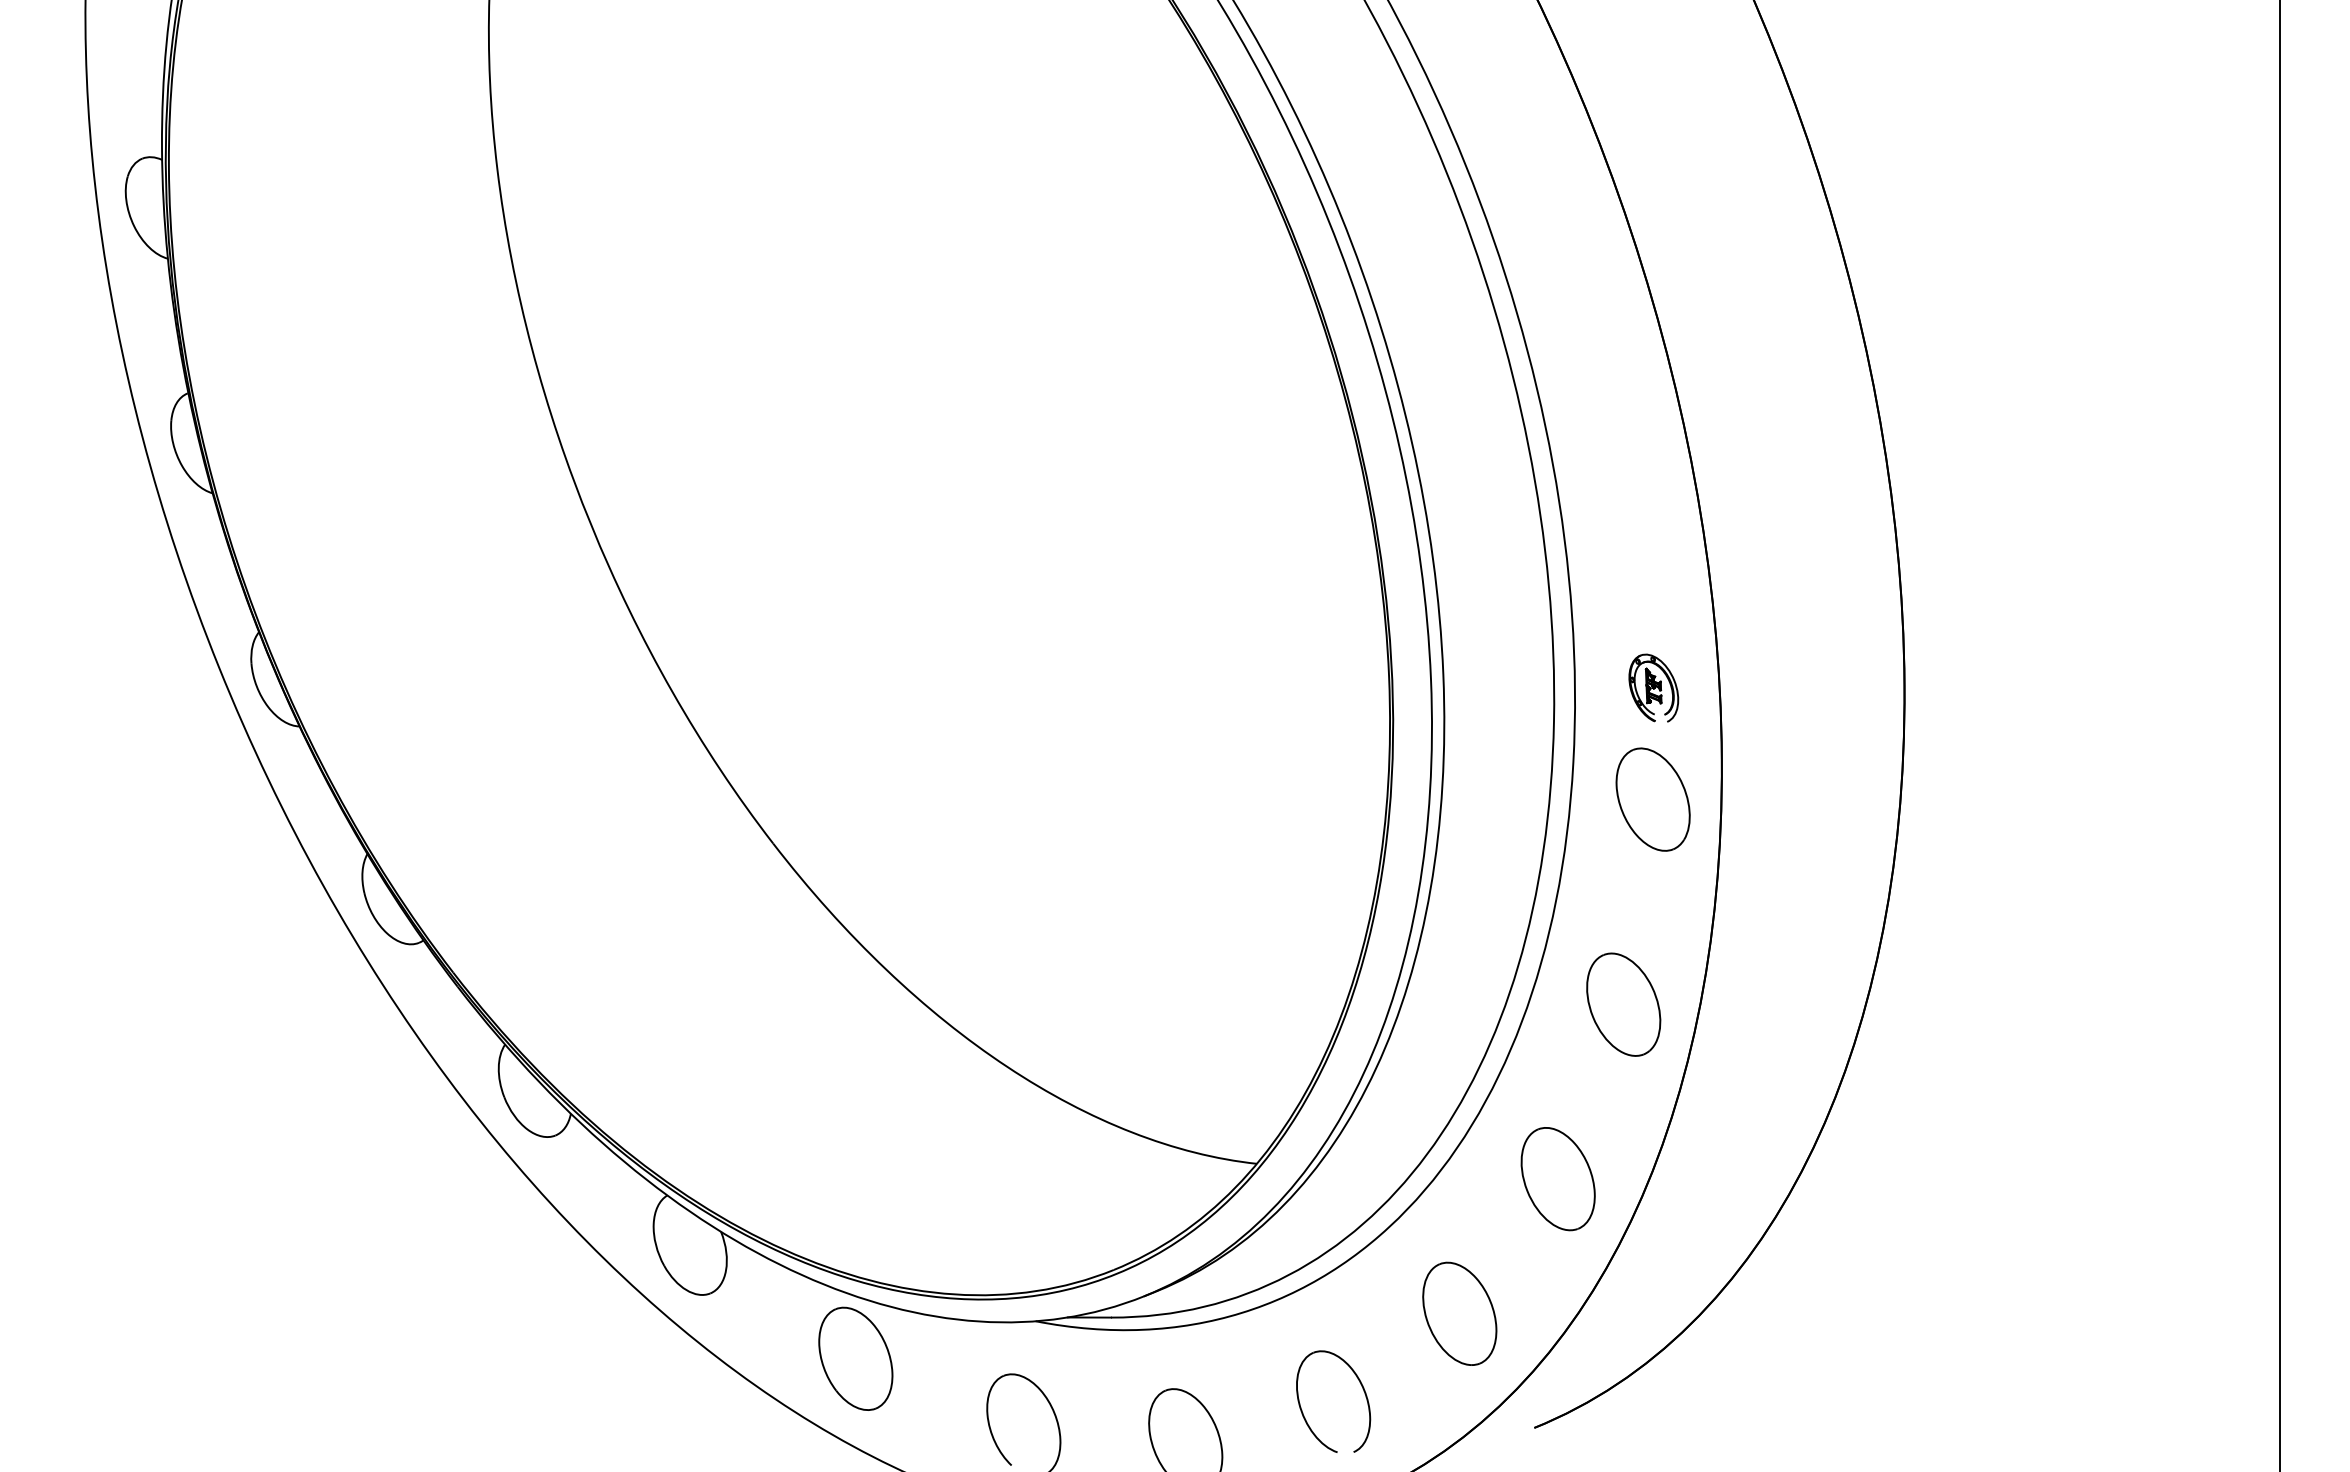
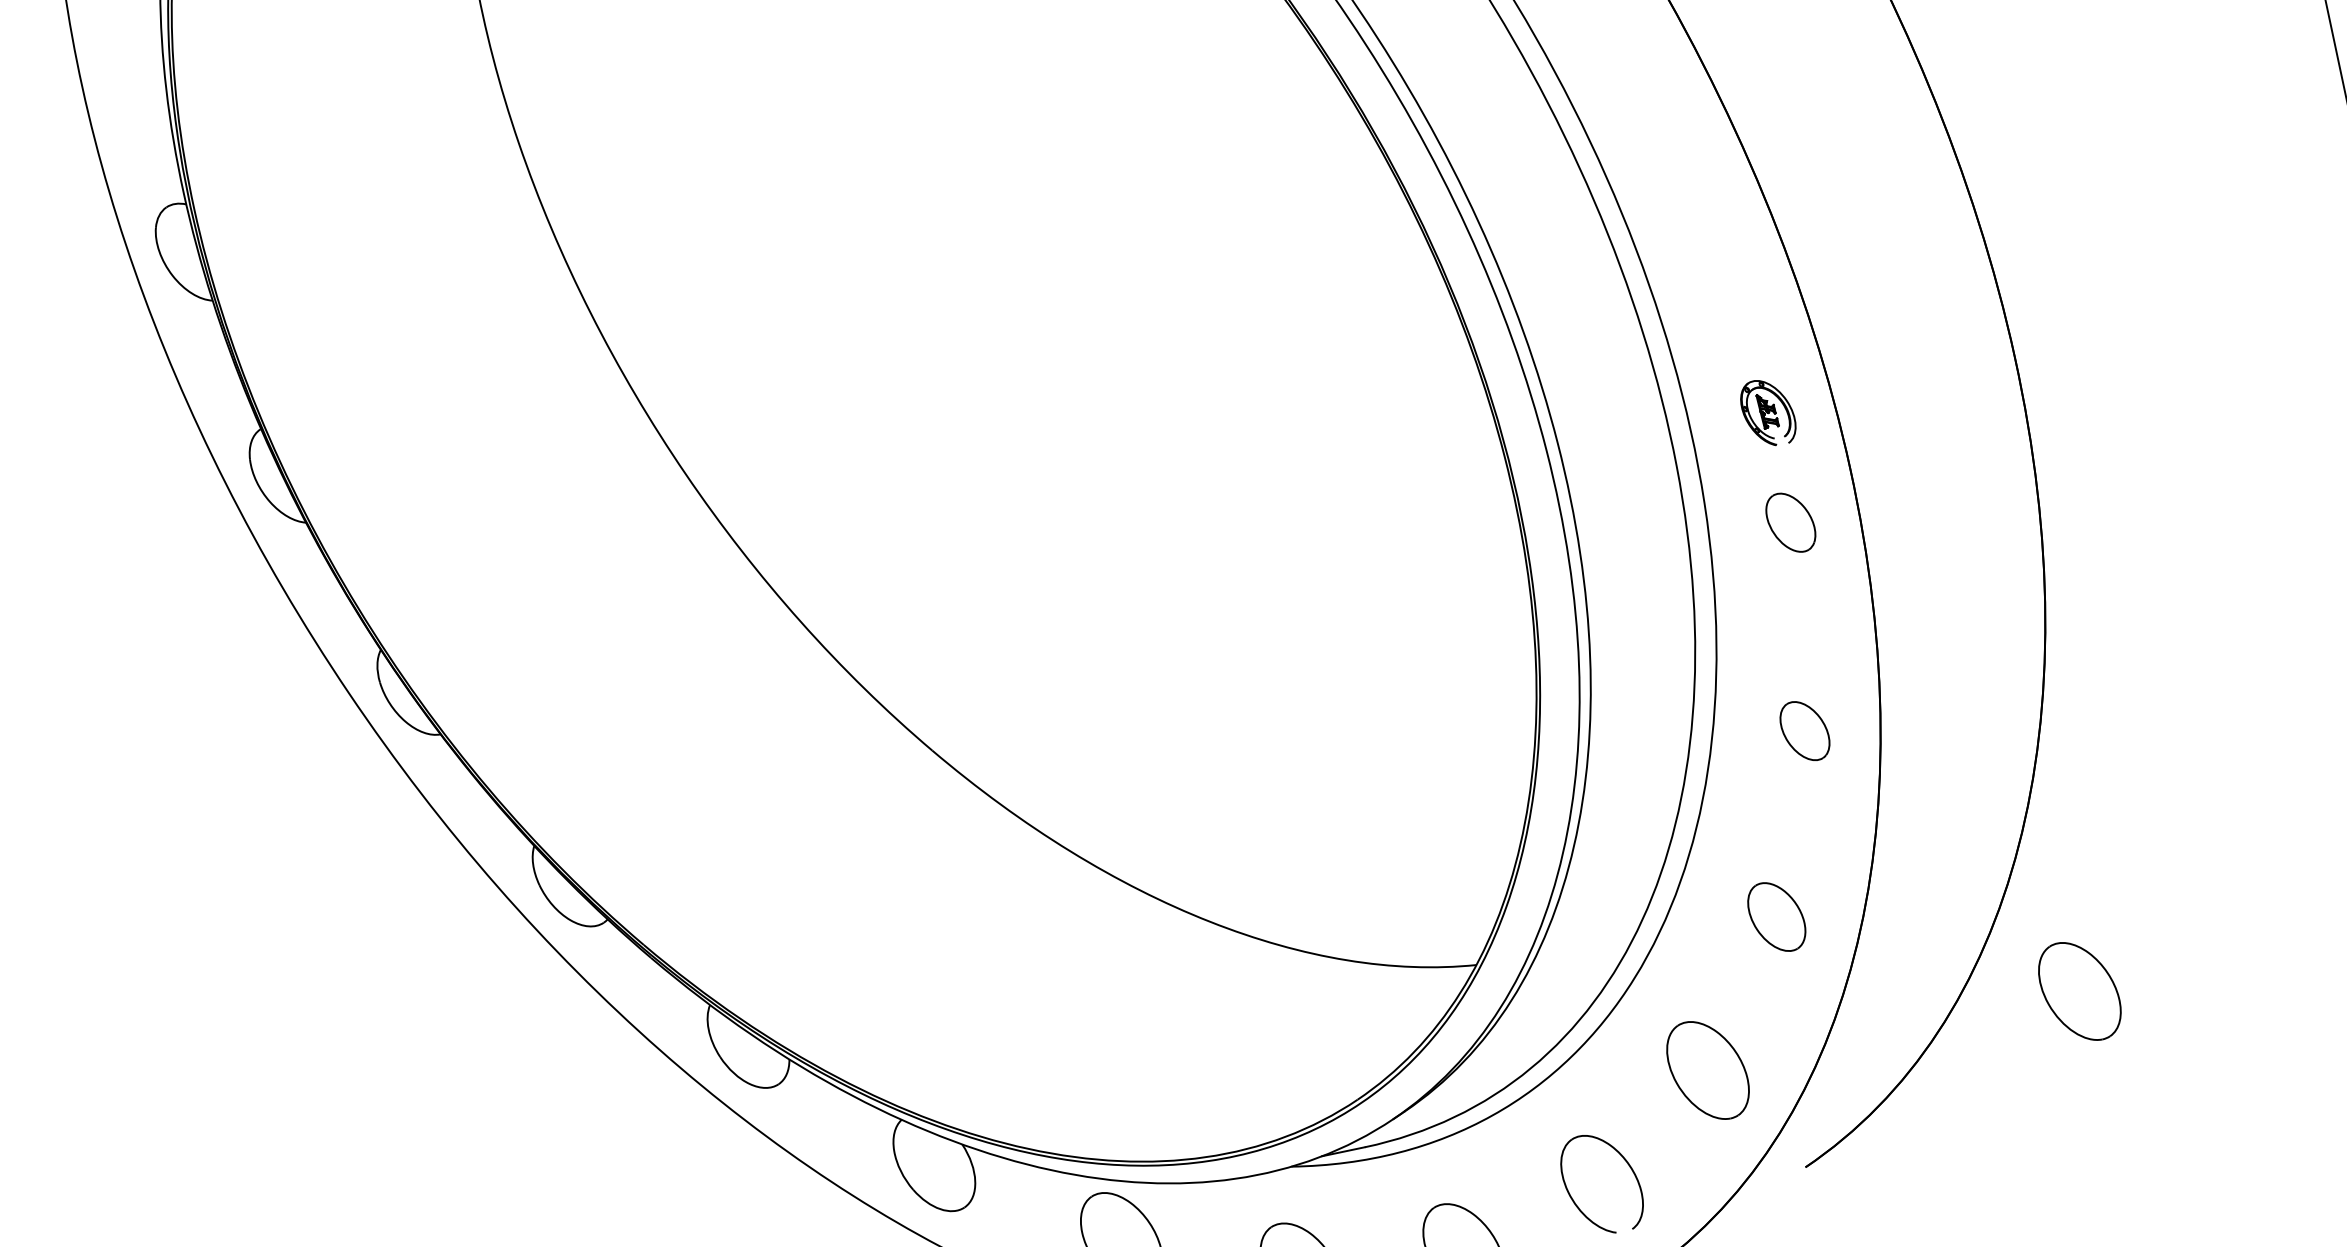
part: (1652, 799) -> (1790, 522), size x0.6
part: (1623, 1004) -> (1804, 731), size x0.6
part: (1557, 1179) -> (1776, 917), size x0.7
part: (1836, 1313) -> (2079, 991), added

